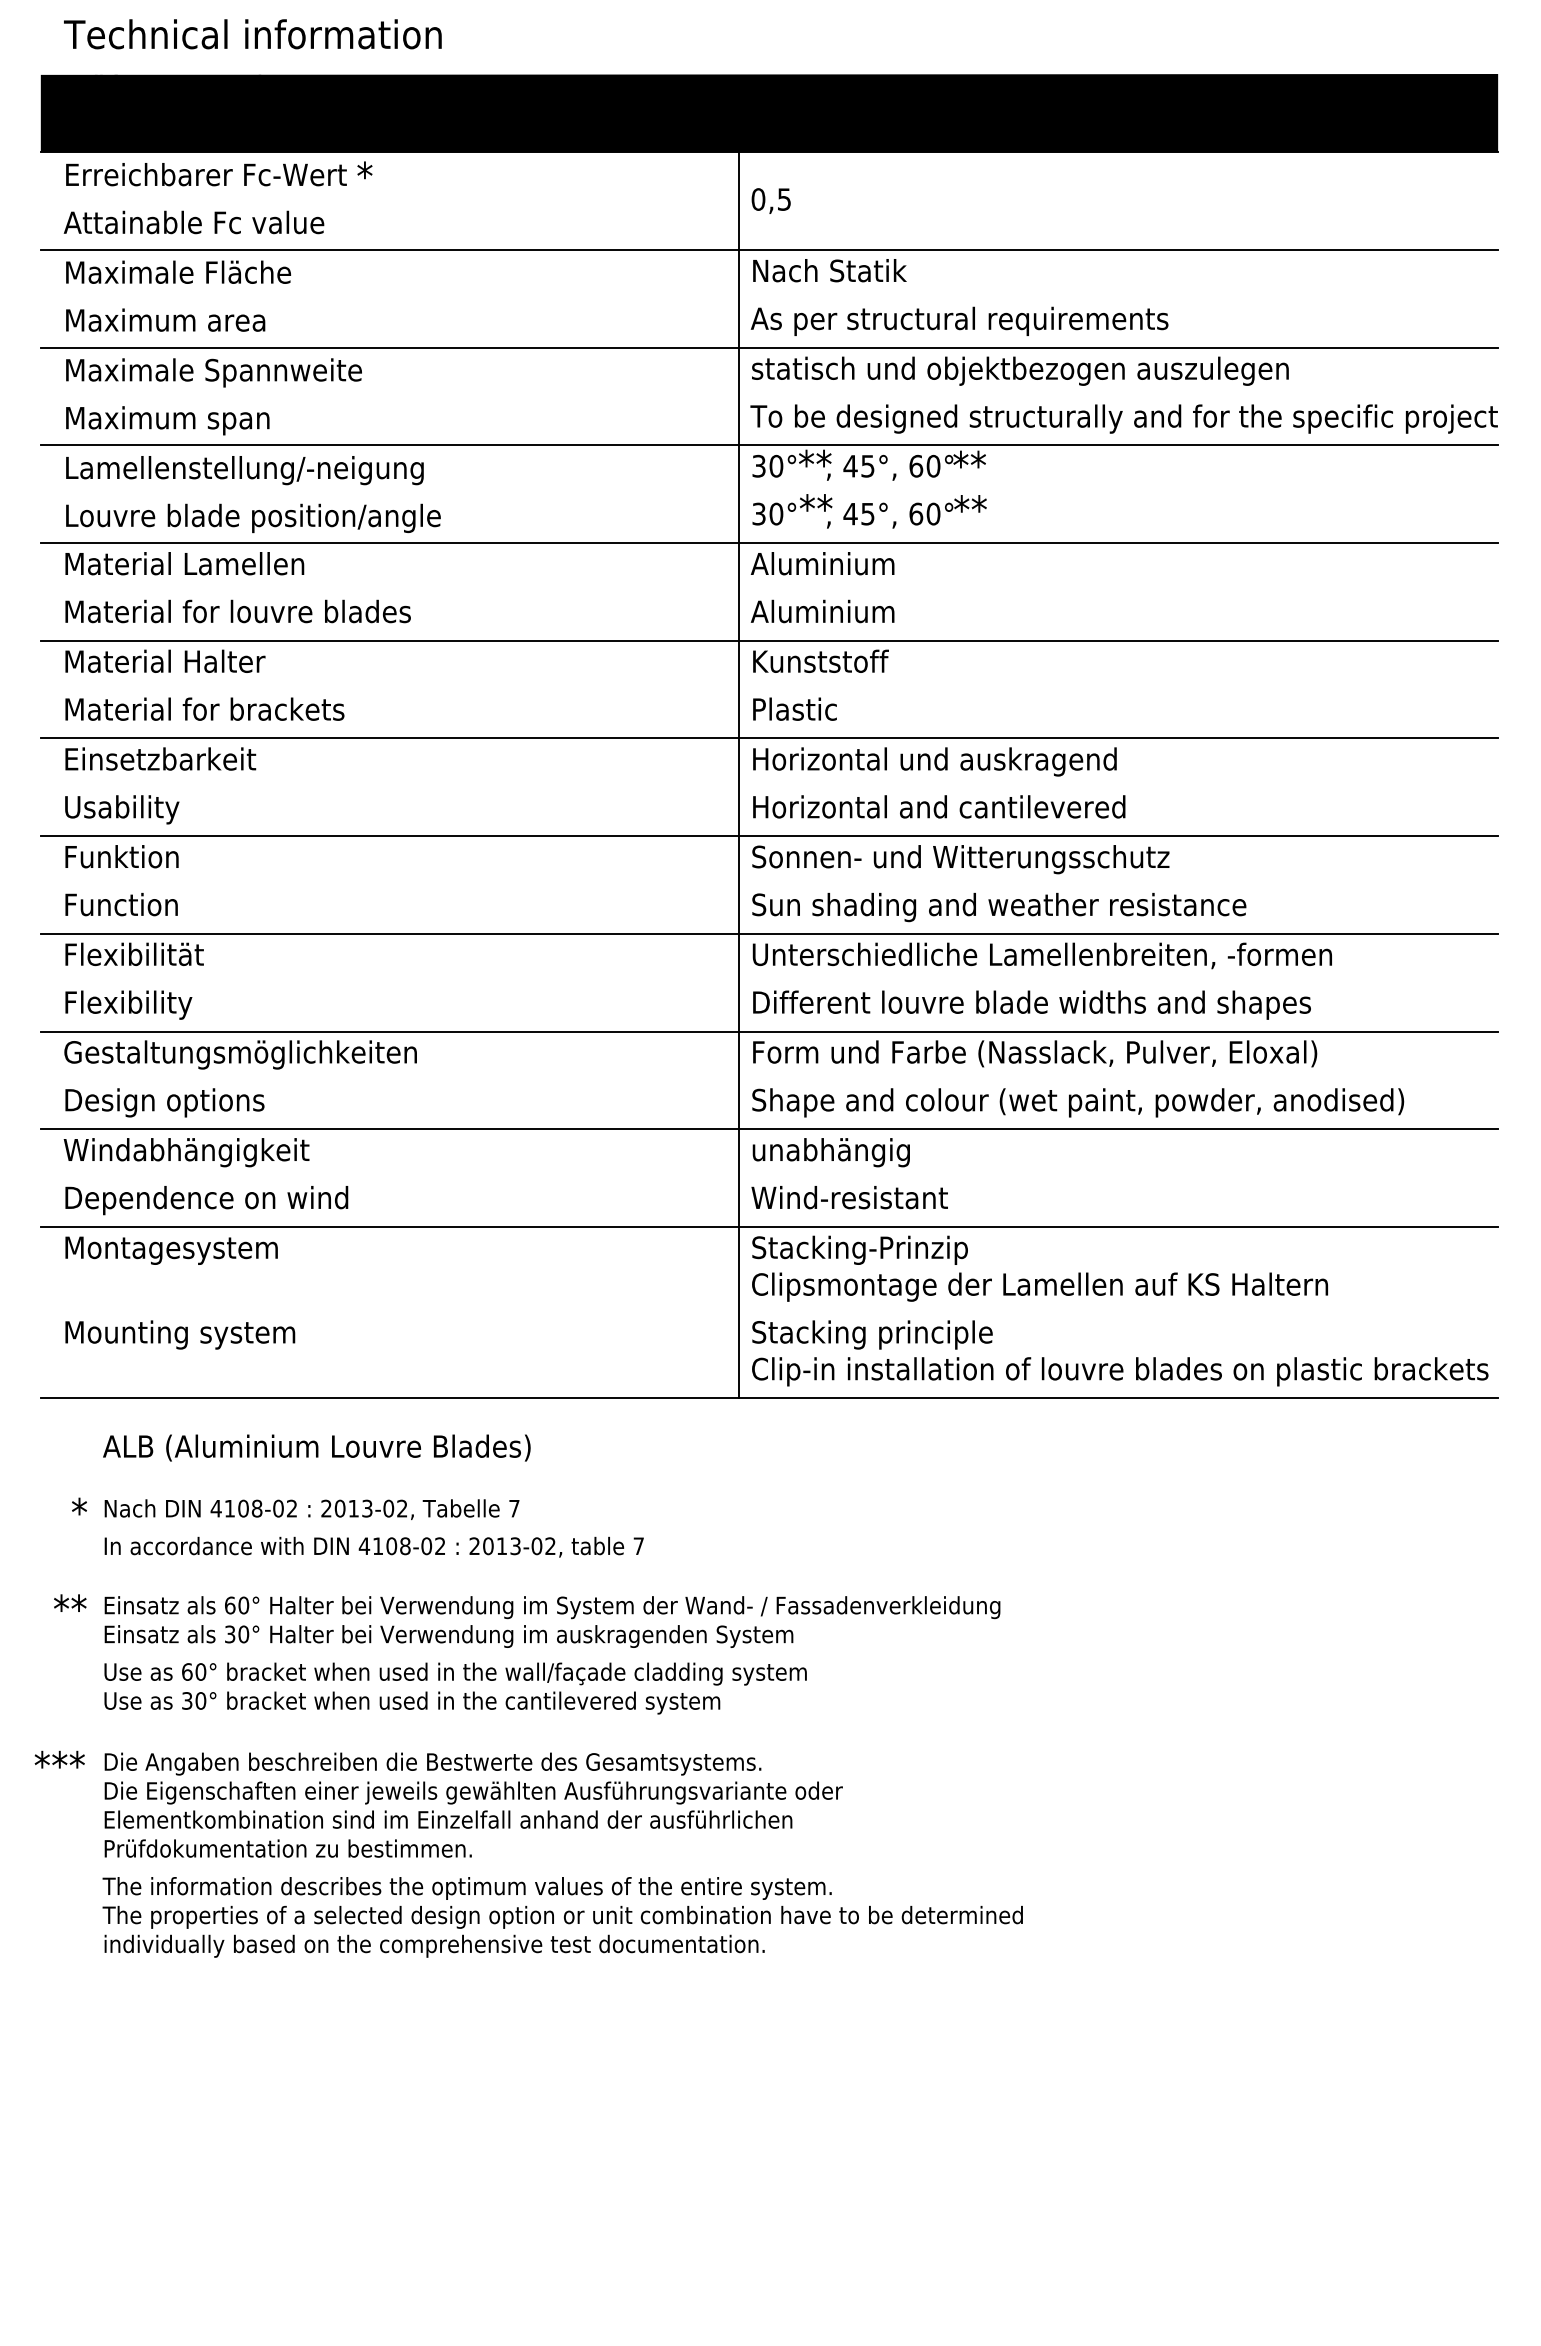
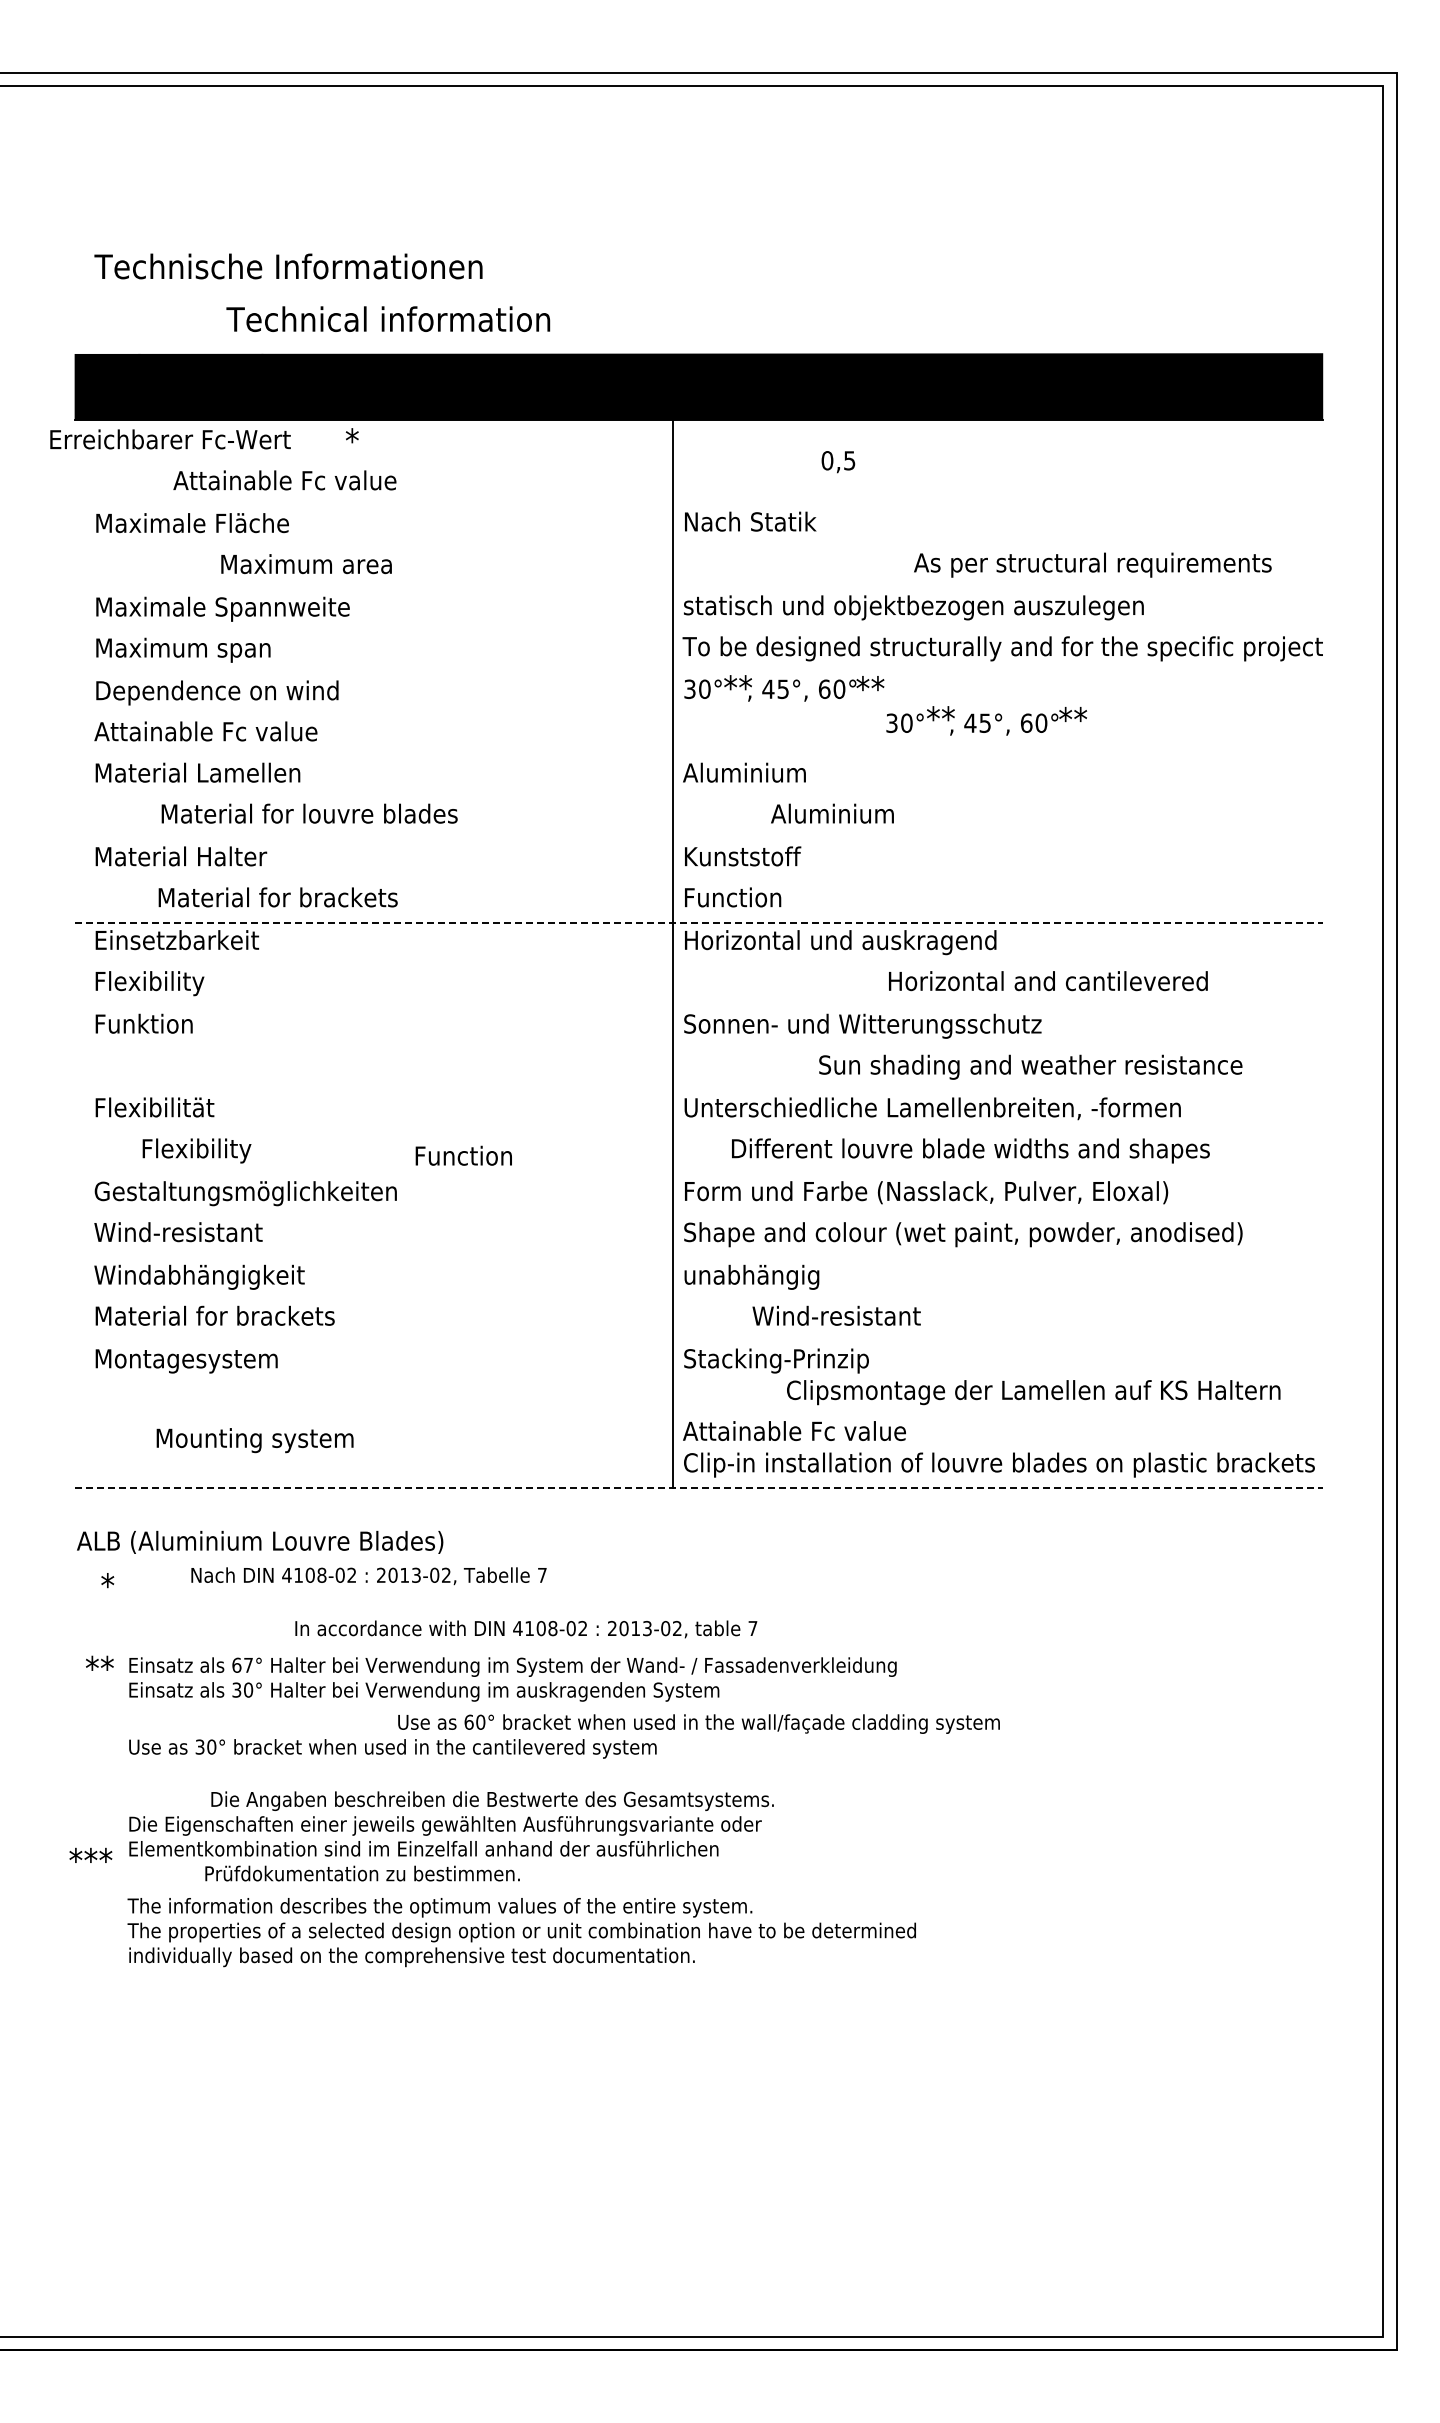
text: (253, 33) -> (388, 318), moved
text: (206, 174) -> (170, 439), moved
text: (771, 201) -> (838, 462), moved
text: (193, 222) -> (284, 480), moved
line: (769, 250) -> (698, 504), removed
text: (165, 320) -> (306, 564), moved
text: (959, 320) -> (1092, 564), moved
line: (769, 347) -> (698, 587), removed
line: (769, 445) -> (698, 671), removed
text: (246, 470) -> (250, 692), Lamellenstellung/-neigung -> Dependence on wind
text: (869, 510) -> (986, 720), moved
text: (251, 517) -> (255, 733), Louvre blade position/angle -> Attainable Fc value
line: (769, 543) -> (698, 755), removed
text: (237, 611) -> (309, 813), moved
text: (822, 611) -> (832, 813), moved
line: (769, 640) -> (698, 838), removed
text: (204, 709) -> (277, 897), moved
text: (811, 709) -> (734, 897), Plastic -> Function
line: (770, 738) -> (699, 922), solid -> dashed
text: (939, 807) -> (1048, 981), moved
text: (128, 809) -> (149, 983), Usability -> Flexibility
line: (769, 836) -> (698, 1006), removed
text: (121, 904) -> (463, 1155), moved
text: (998, 906) -> (1030, 1066), moved
line: (769, 933) -> (698, 1089), removed
text: (128, 1004) -> (196, 1150), moved
text: (1031, 1004) -> (970, 1150), moved
line: (769, 1031) -> (698, 1173), removed
text: (164, 1102) -> (180, 1234), Design options -> Wind-resistant
line: (769, 1129) -> (698, 1257), removed
text: (849, 1197) -> (836, 1315), moved
text: (207, 1199) -> (217, 1317), Dependence on wind -> Material for brackets
line: (769, 1226) -> (698, 1340), removed
text: (1039, 1287) -> (1033, 1392), moved
text: (179, 1334) -> (254, 1440), moved
text: (881, 1334) -> (794, 1433), Stacking principle -> Attainable Fc value
line: (770, 1397) -> (699, 1487), solid -> dashed
text: (317, 1446) -> (260, 1541), moved
text: (311, 1509) -> (368, 1576), moved
text: (374, 1547) -> (526, 1629), moved
text: (243, 1604) -> (248, 1664), 60° -> 67°
text: (455, 1673) -> (698, 1723), moved
text: (59, 1758) -> (90, 1854), moved
text: (432, 1763) -> (492, 1800), moved
text: (288, 1848) -> (362, 1873), moved

